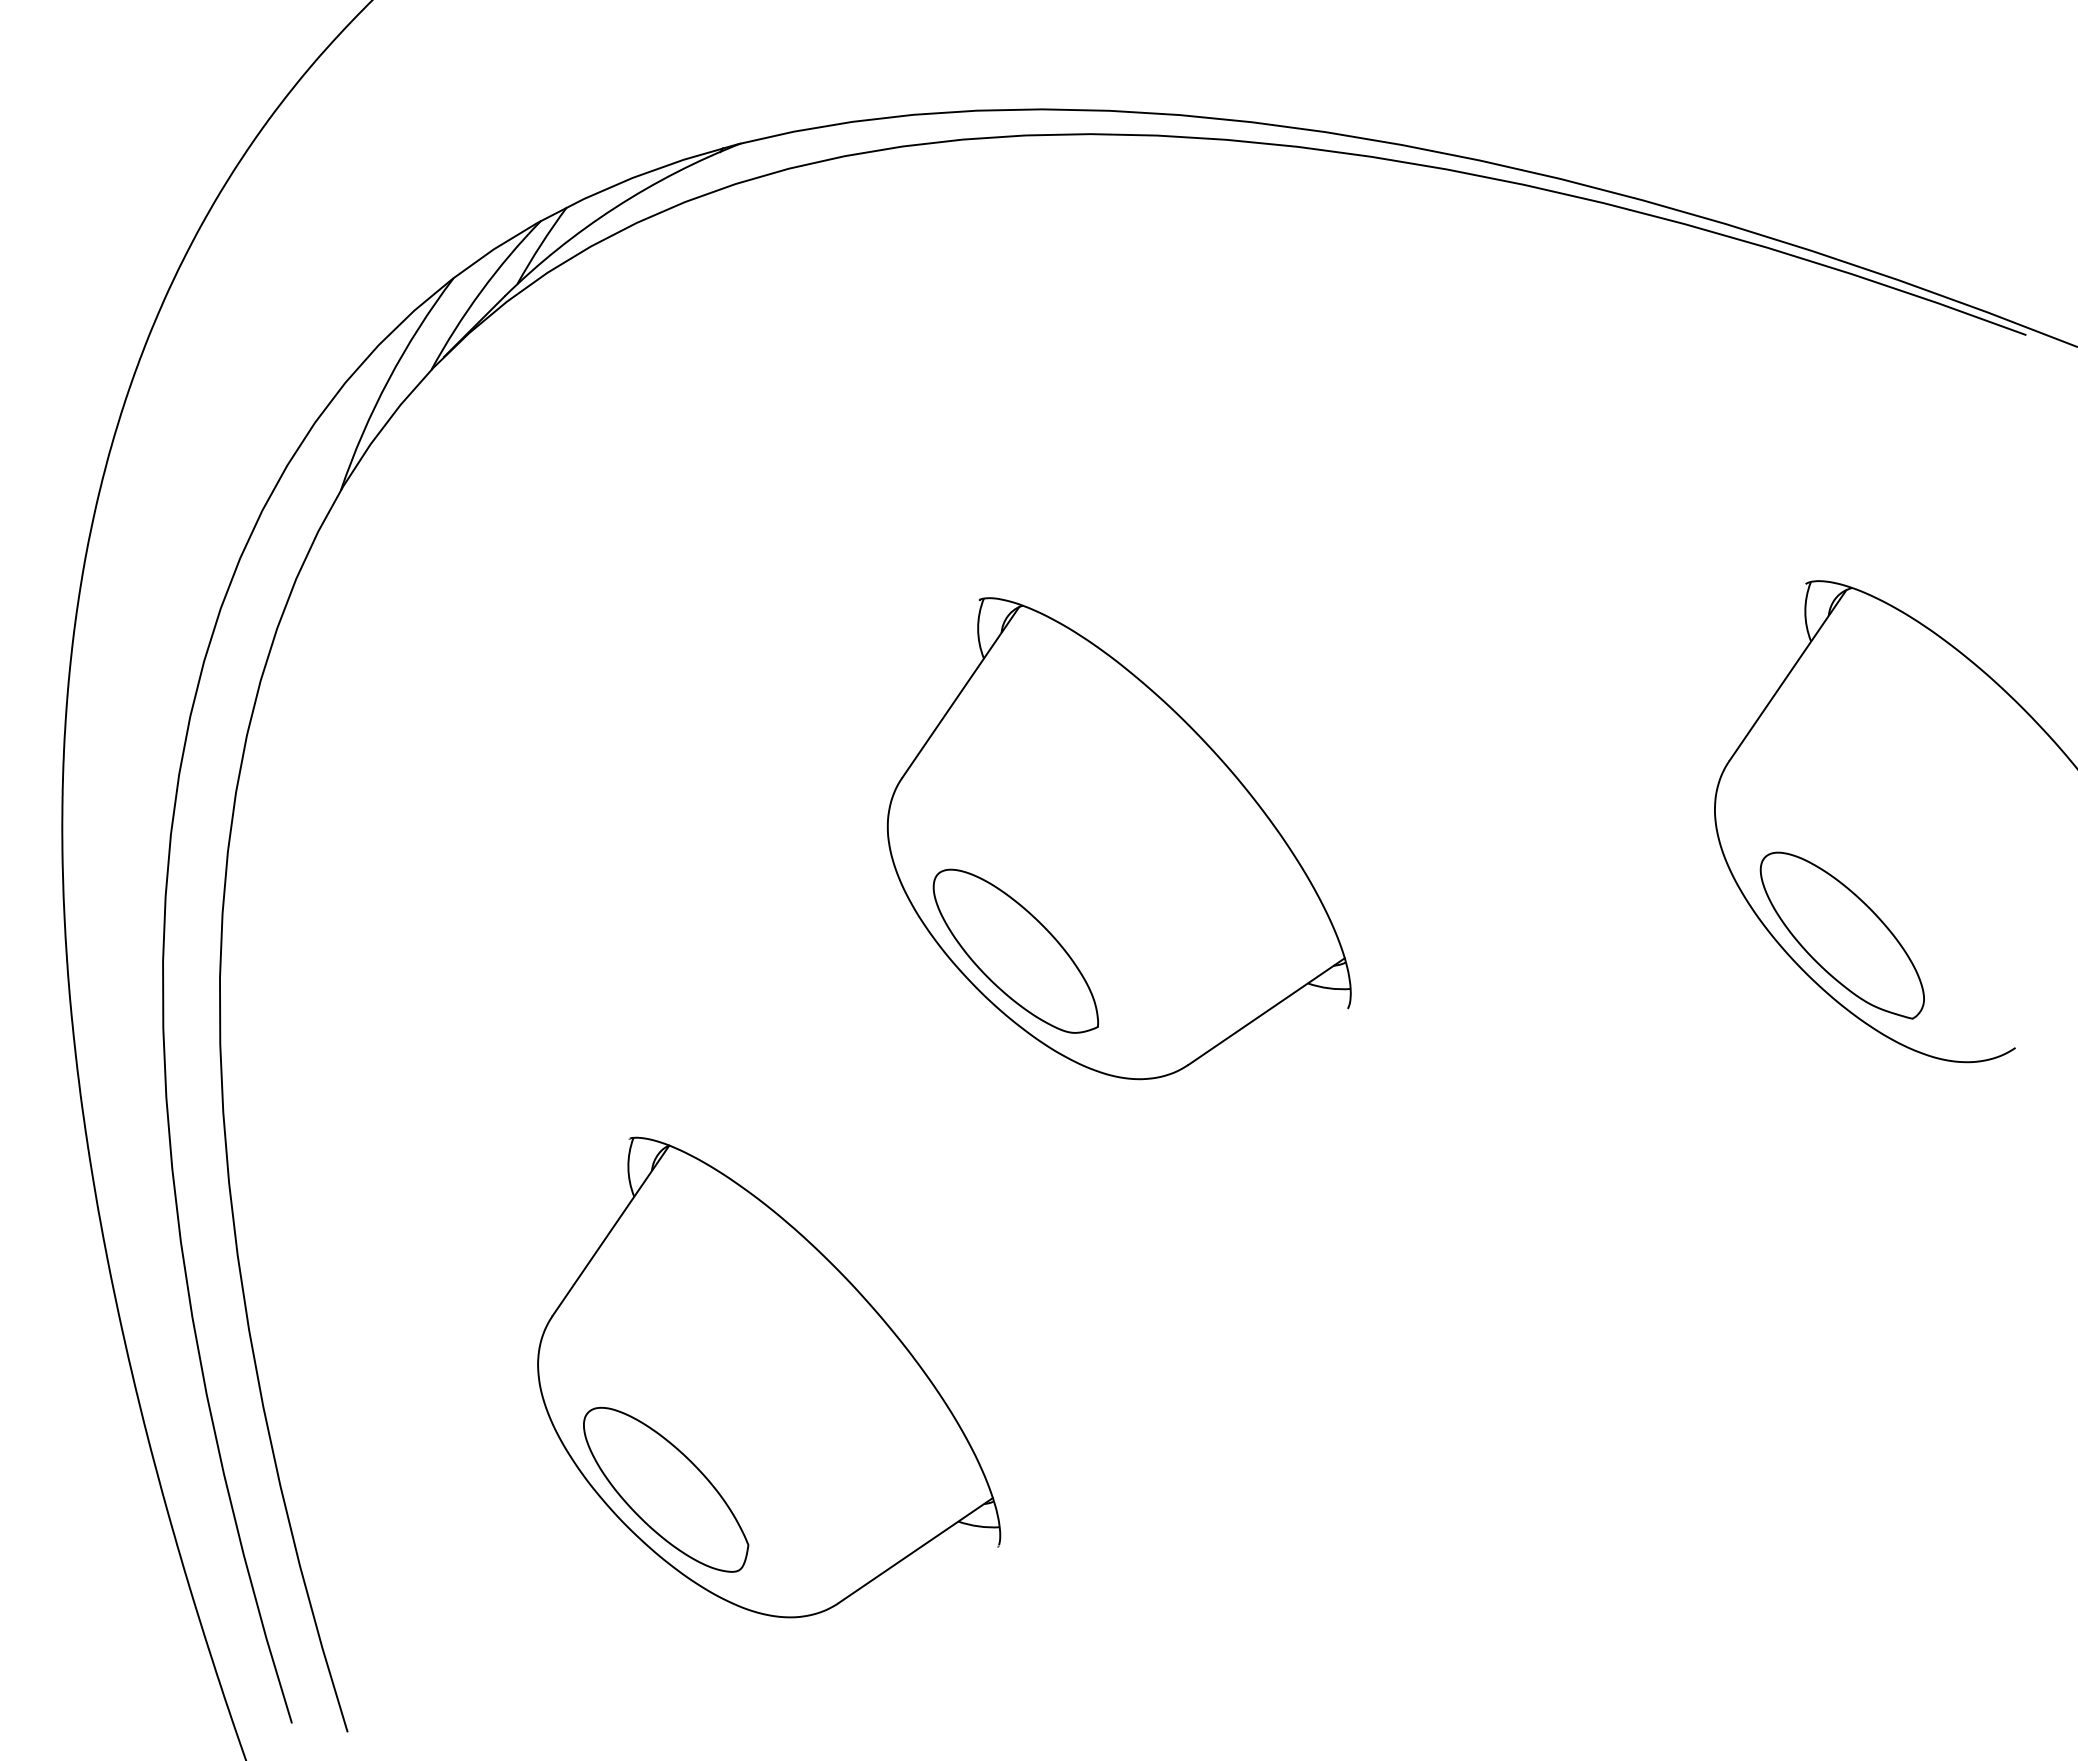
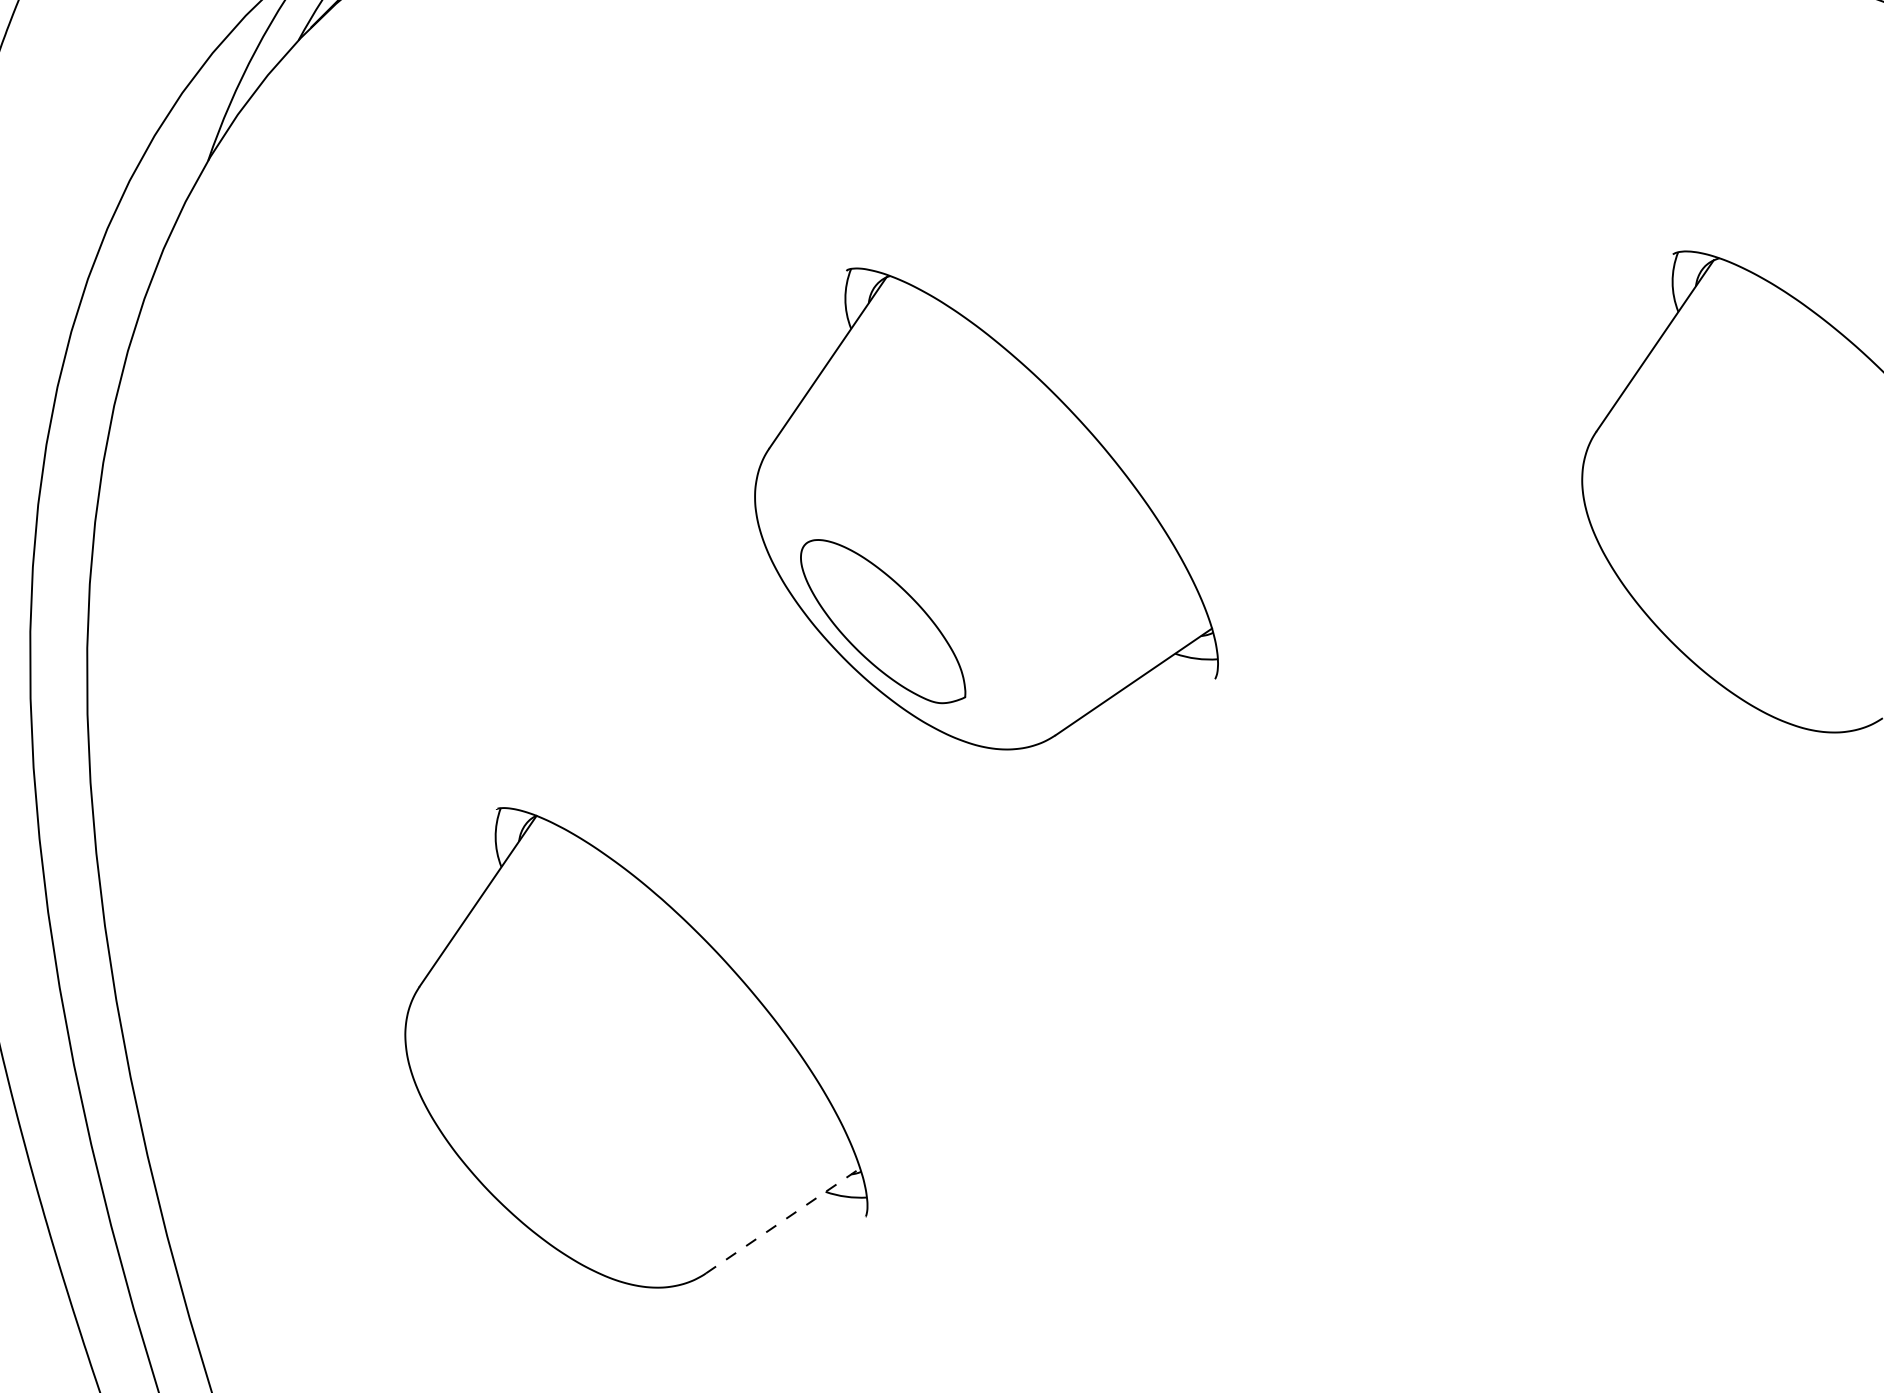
part: (1841, 935) -> (1708, 605), removed
part: (666, 1489) -> (533, 1159), removed
line: (916, 1550) -> (783, 1220), solid -> dashed

